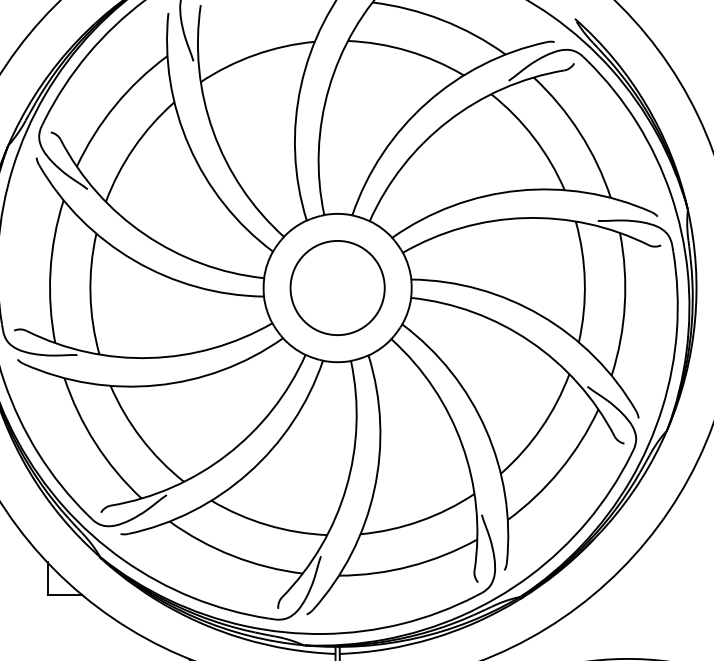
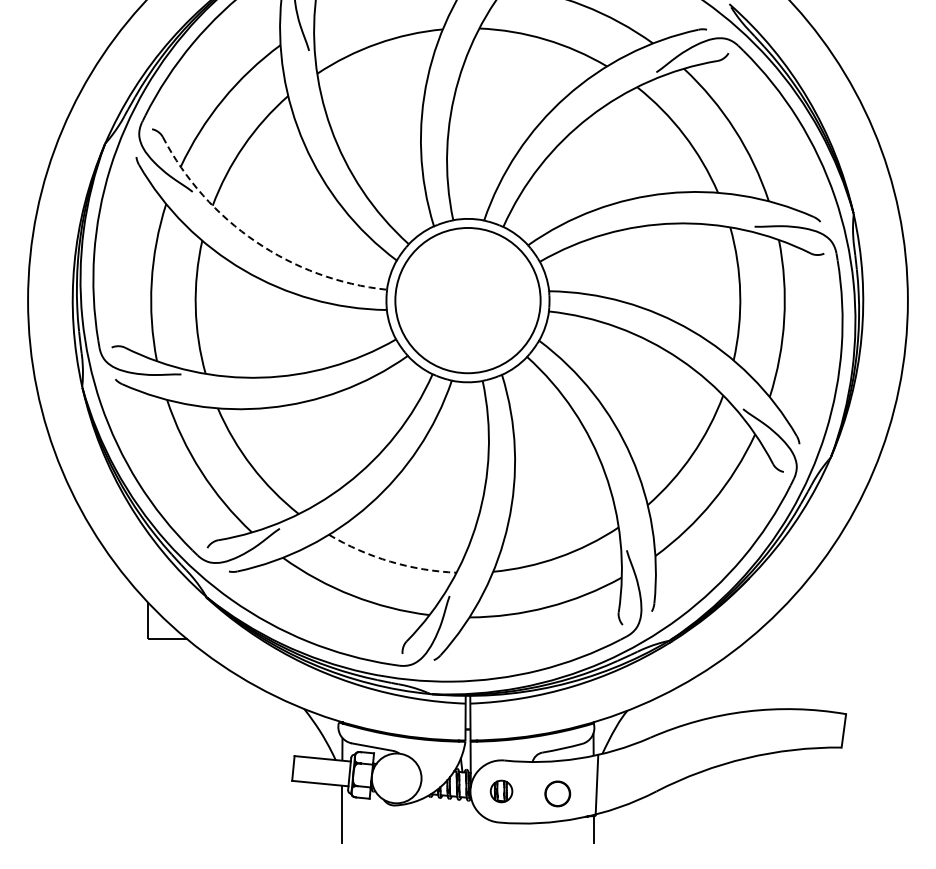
arc: (144, 234) -> (255, 241), solid -> dashed
circle: (337, 287) -> (467, 300), size x1.4
arc: (267, 524) -> (390, 561), solid -> dashed

